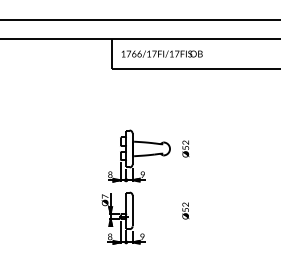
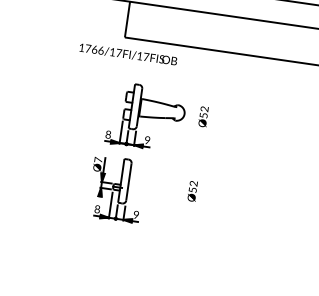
text: (161, 53) -> (127, 53), moved
part: (145, 186) -> (148, 154), moved

